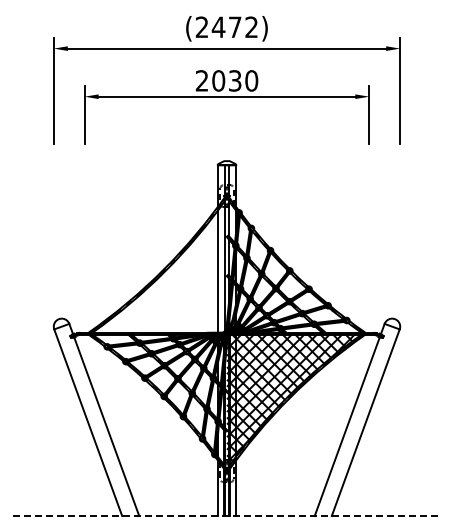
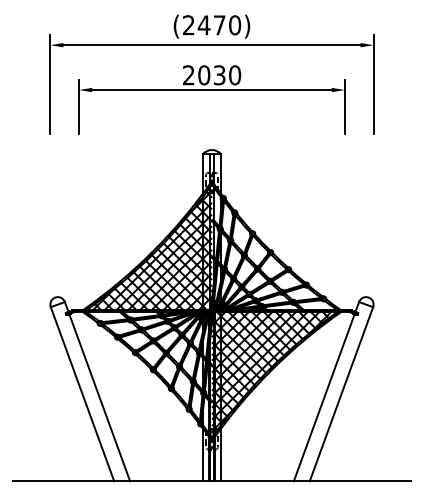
text: (251, 27) -> (234, 25), (2472) -> (2470)
hatch: (160, 265) -> (149, 247), added
line: (226, 516) -> (211, 481), dashed -> solid

